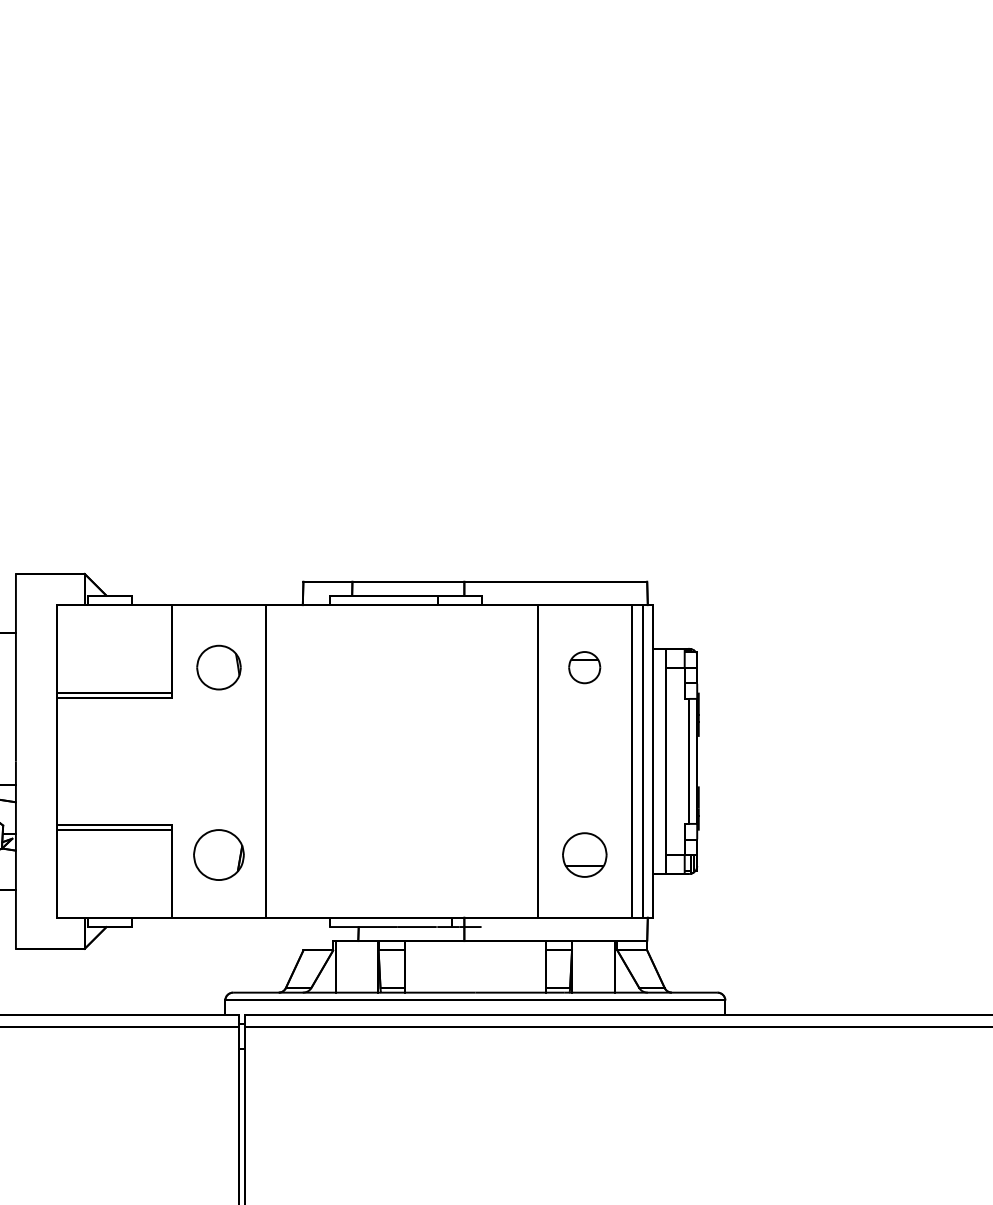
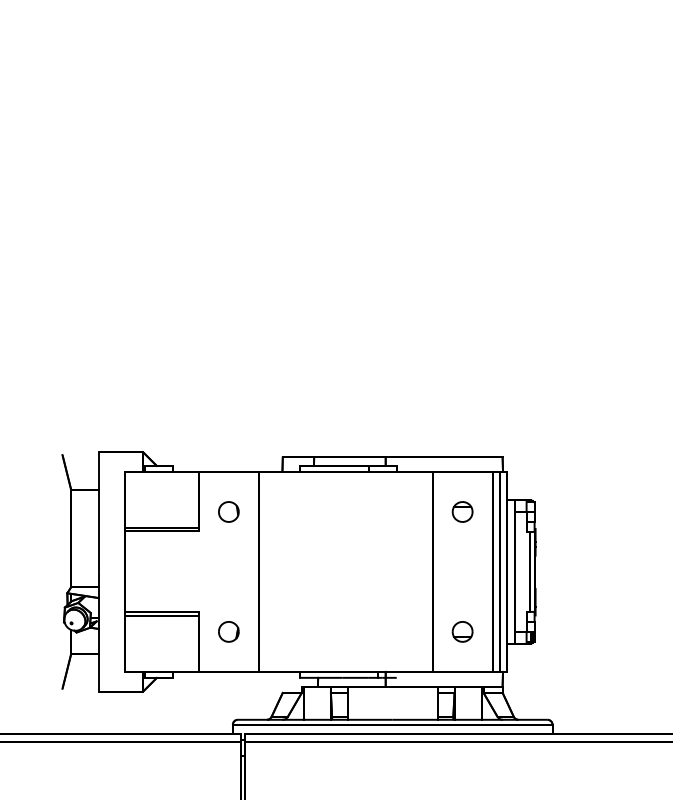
part: (218, 666) -> (228, 511), size x0.71
part: (218, 854) -> (228, 631), size x0.62
part: (584, 854) -> (462, 631), size x0.71

